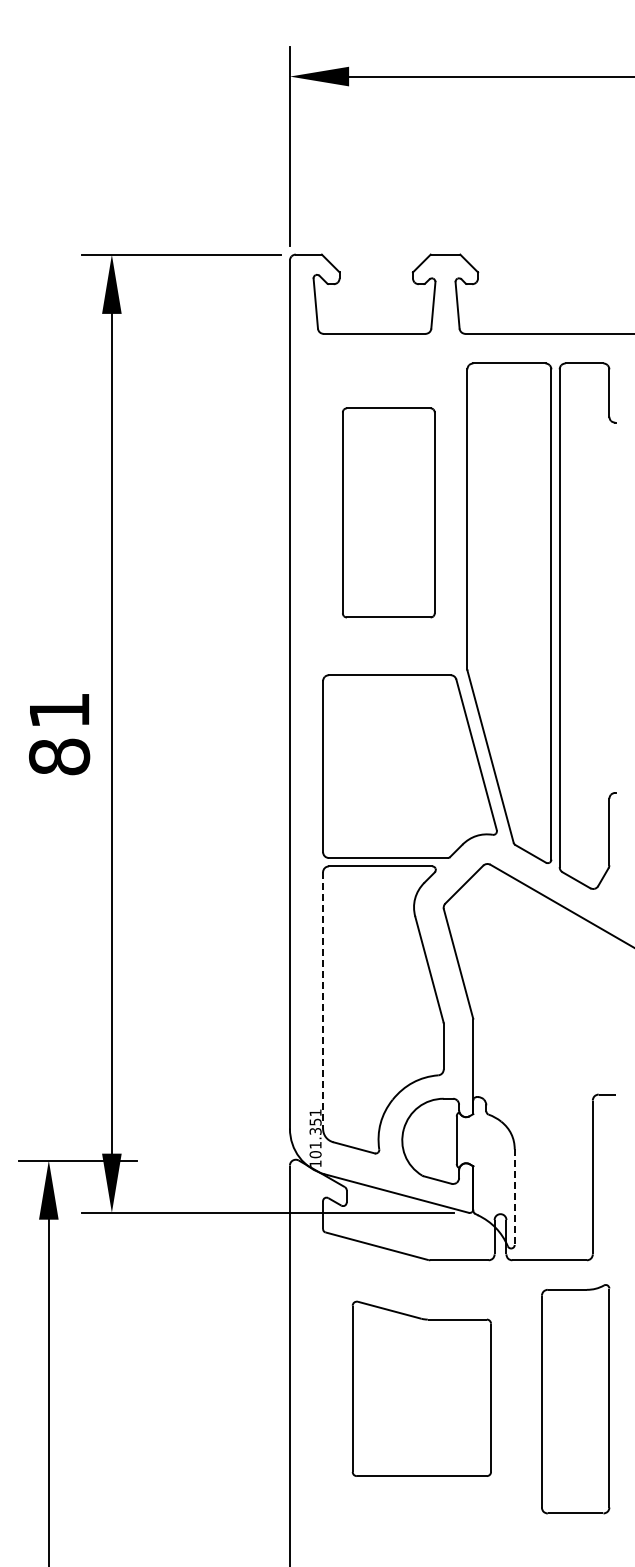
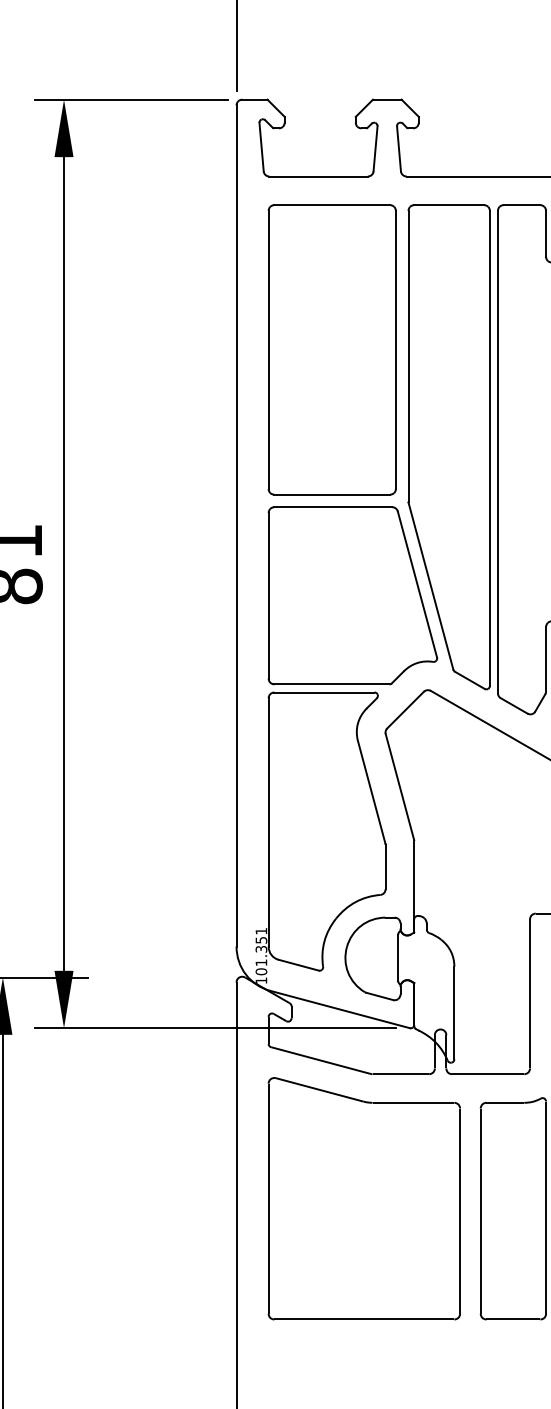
part: (388, 512) -> (332, 349), size x1.43
line: (323, 1000) -> (269, 822), dashed -> solid
line: (514, 1197) -> (454, 1013), dashed -> solid
part: (421, 1388) -> (364, 1198), size x1.43

